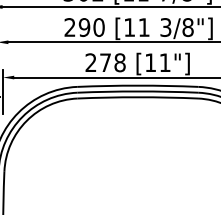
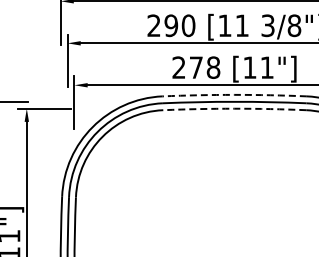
arc: (137, 85) -> (234, 94), solid -> dashed
arc: (137, 97) -> (234, 108), solid -> dashed

